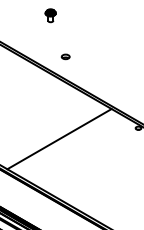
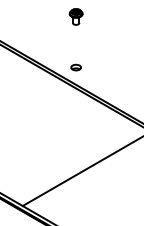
part: (65, 56) -> (75, 67), moved

